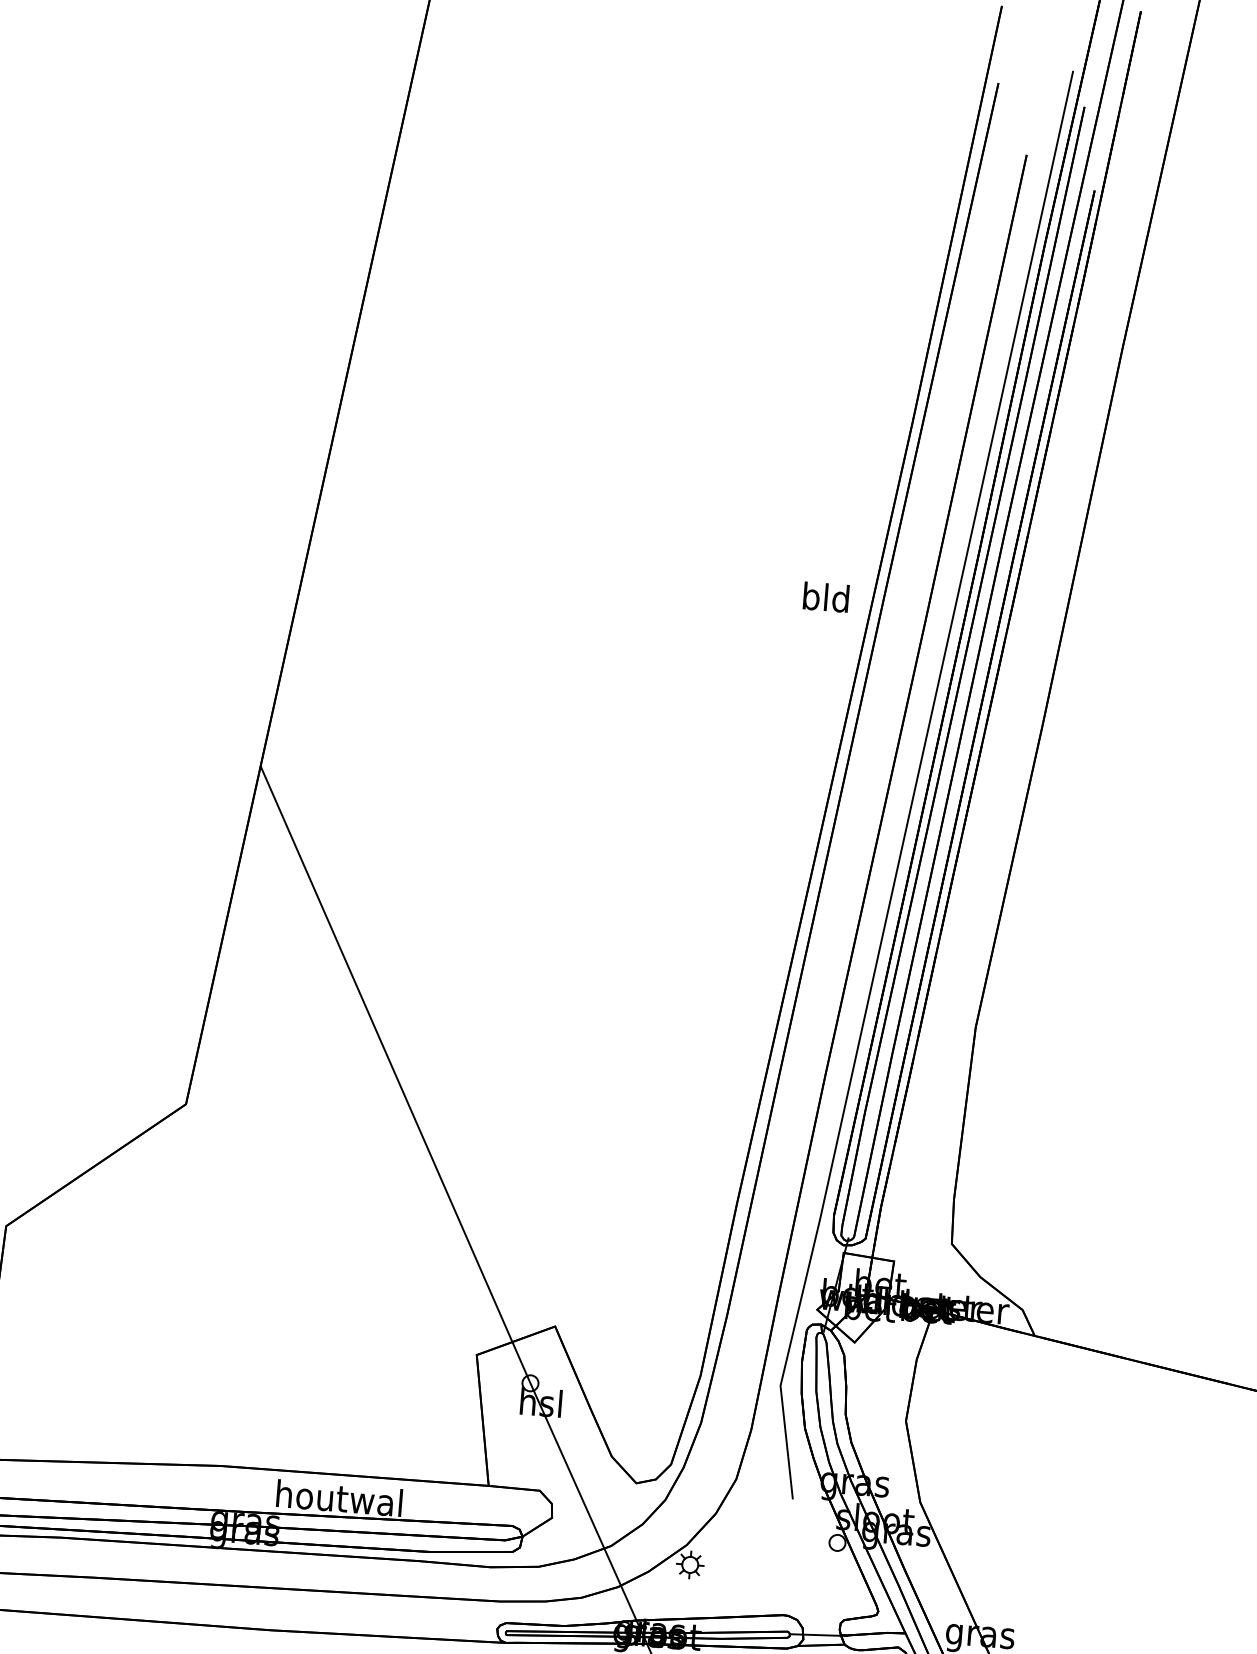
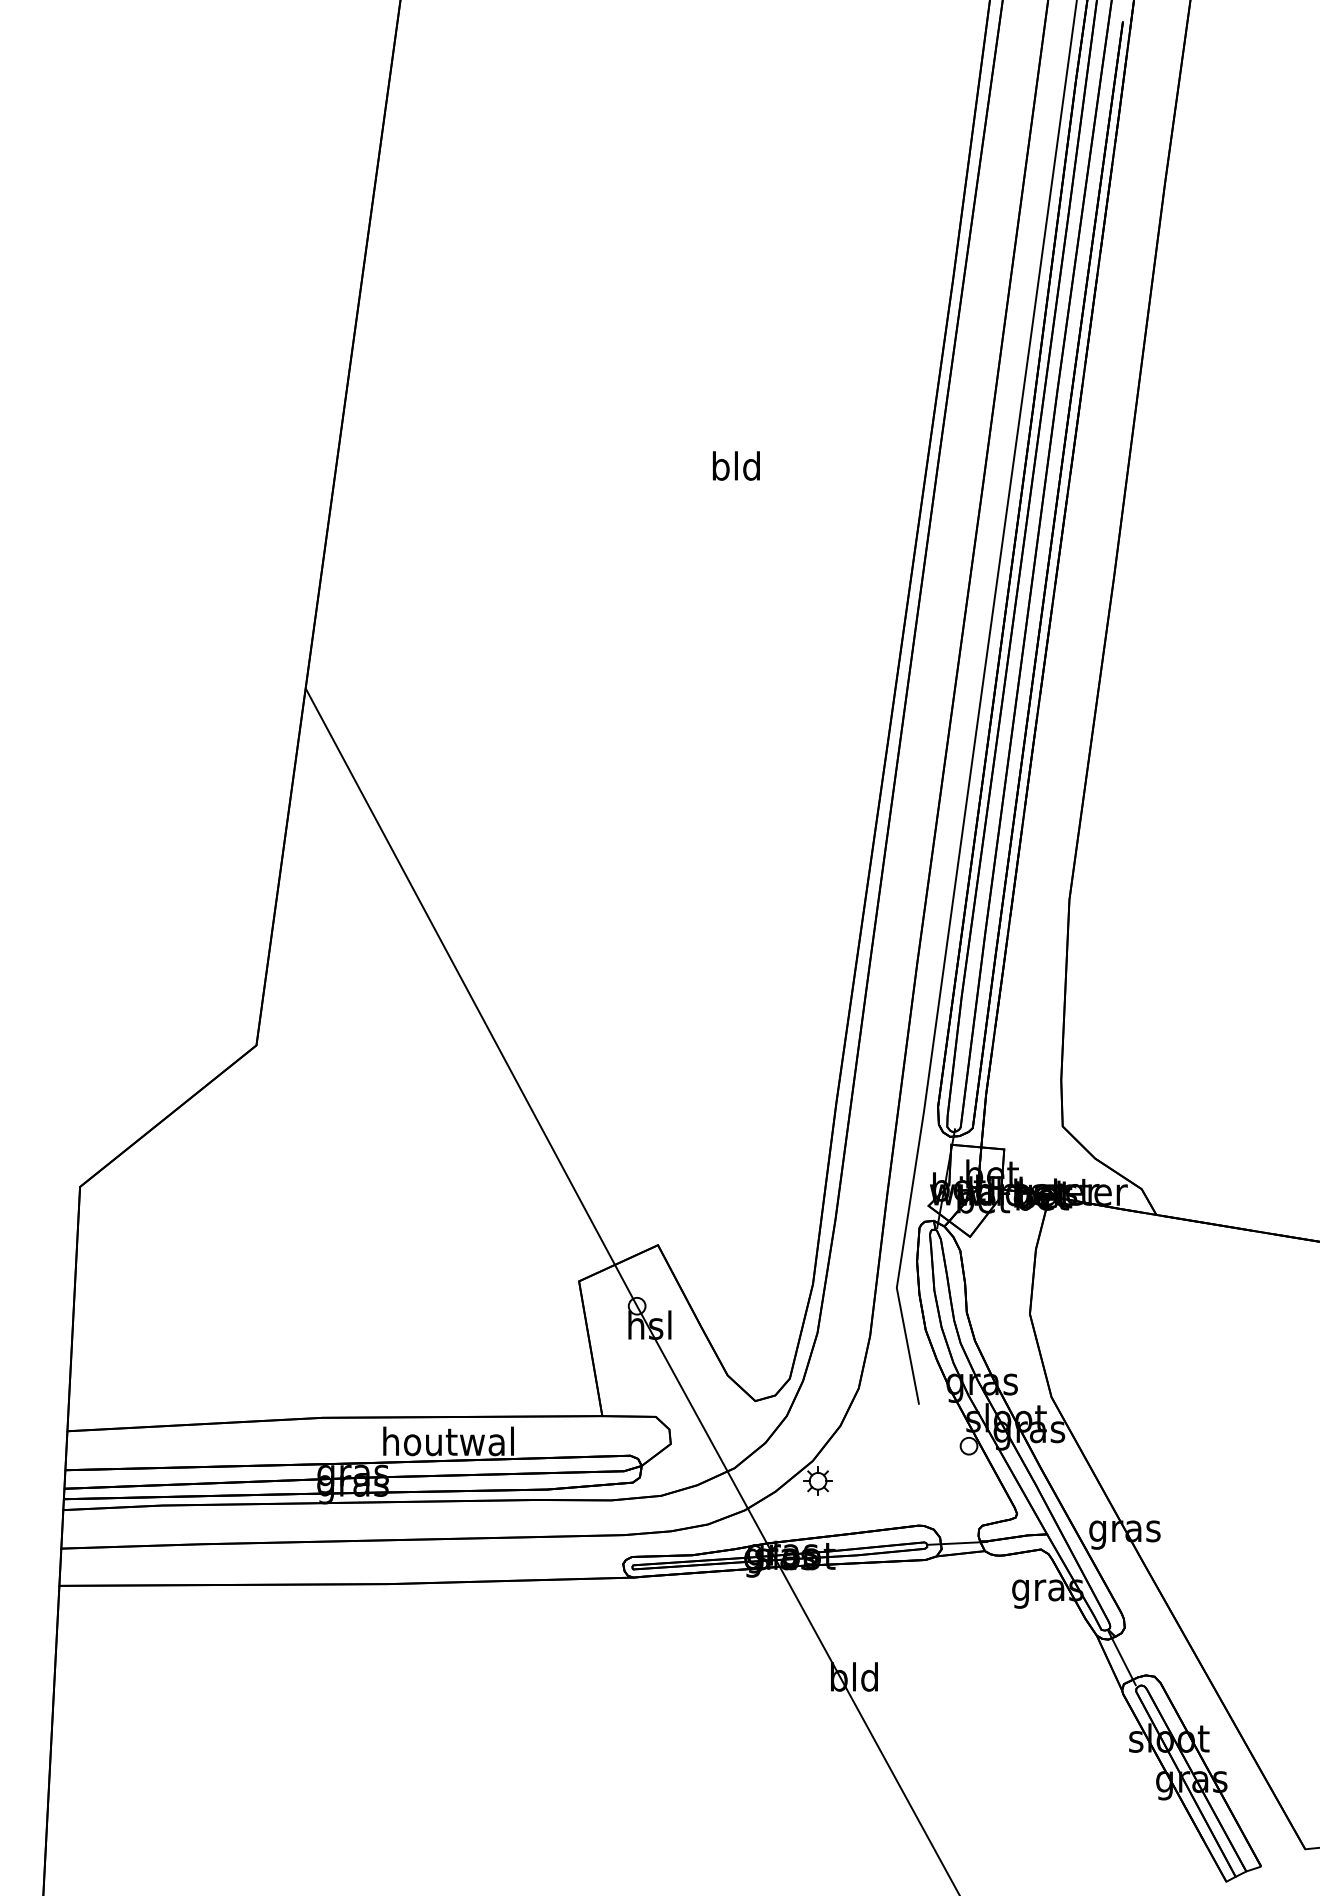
text: (826, 596) -> (736, 465), moved

